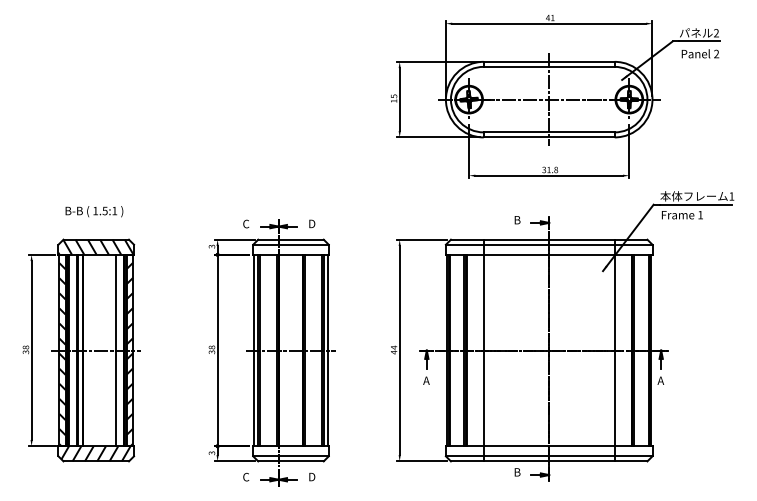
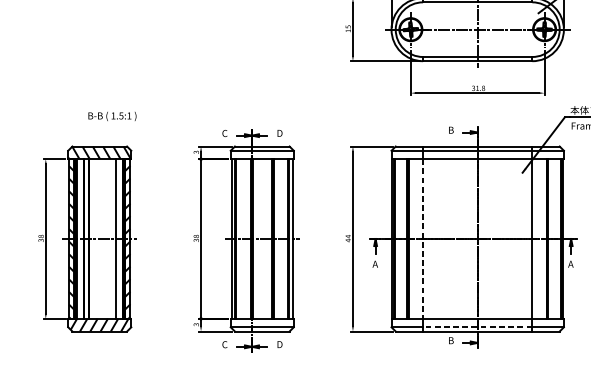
text: (94, 211) -> (112, 116), moved
line: (483, 350) -> (422, 238), solid -> dashed
line: (548, 456) -> (477, 327), solid -> dashed

